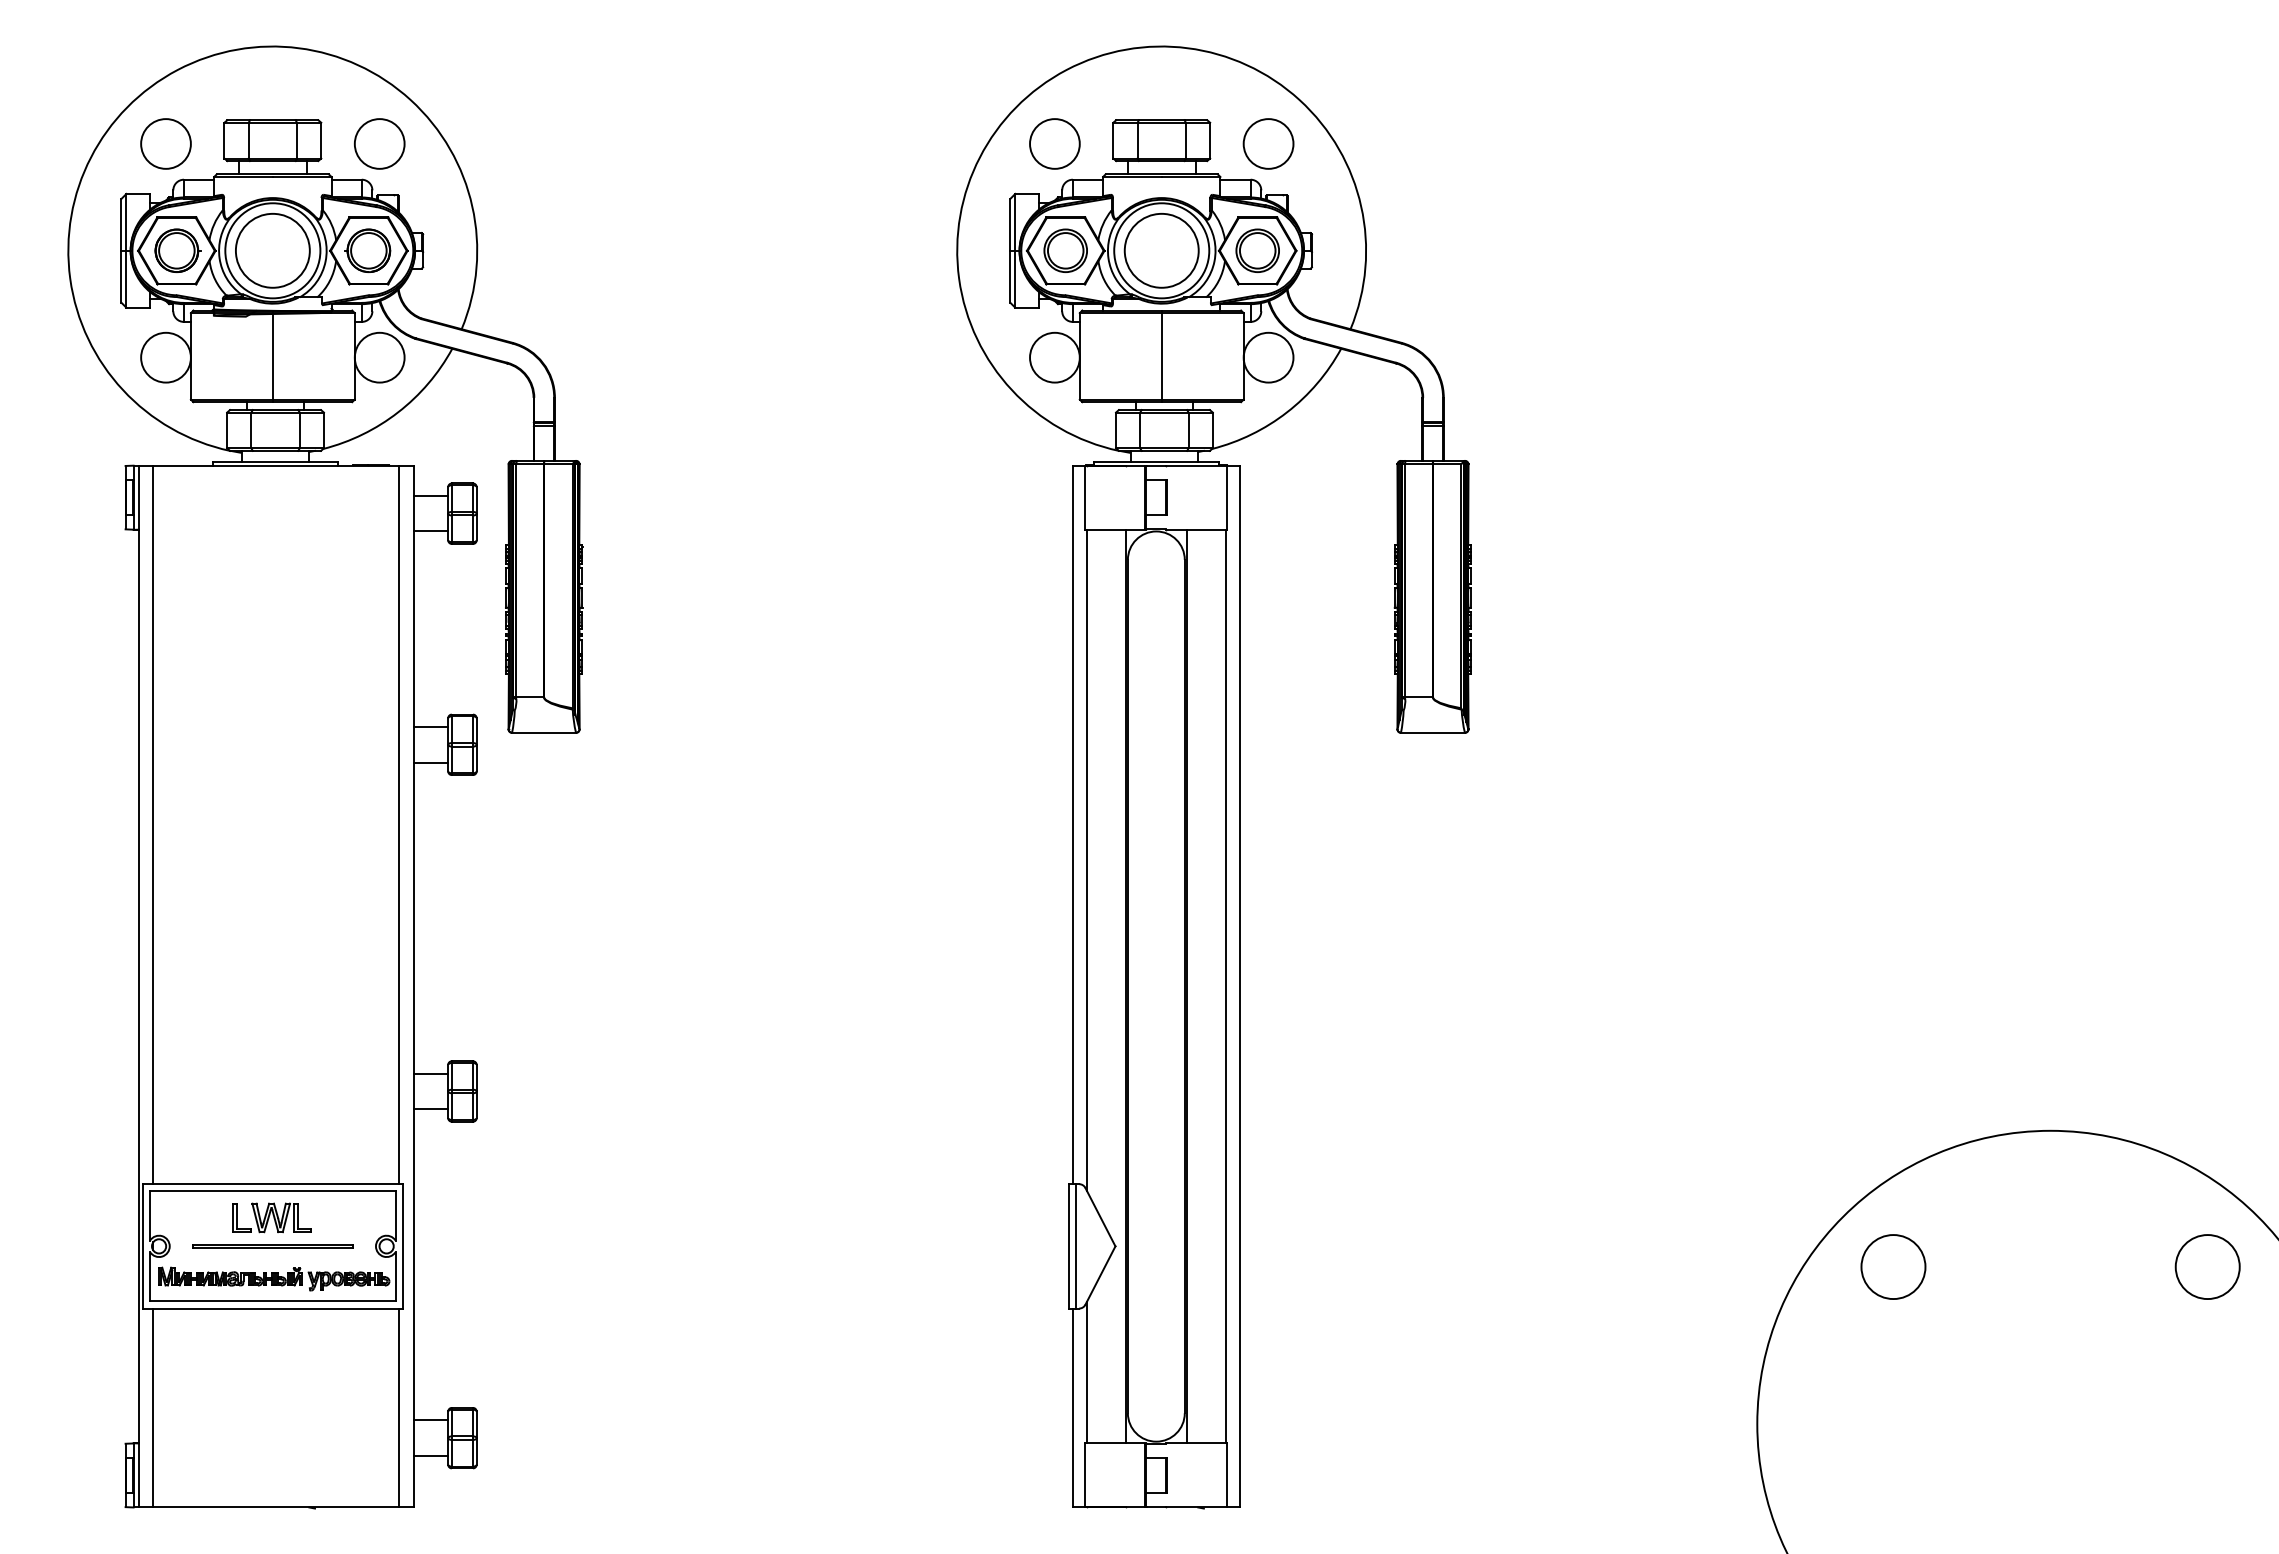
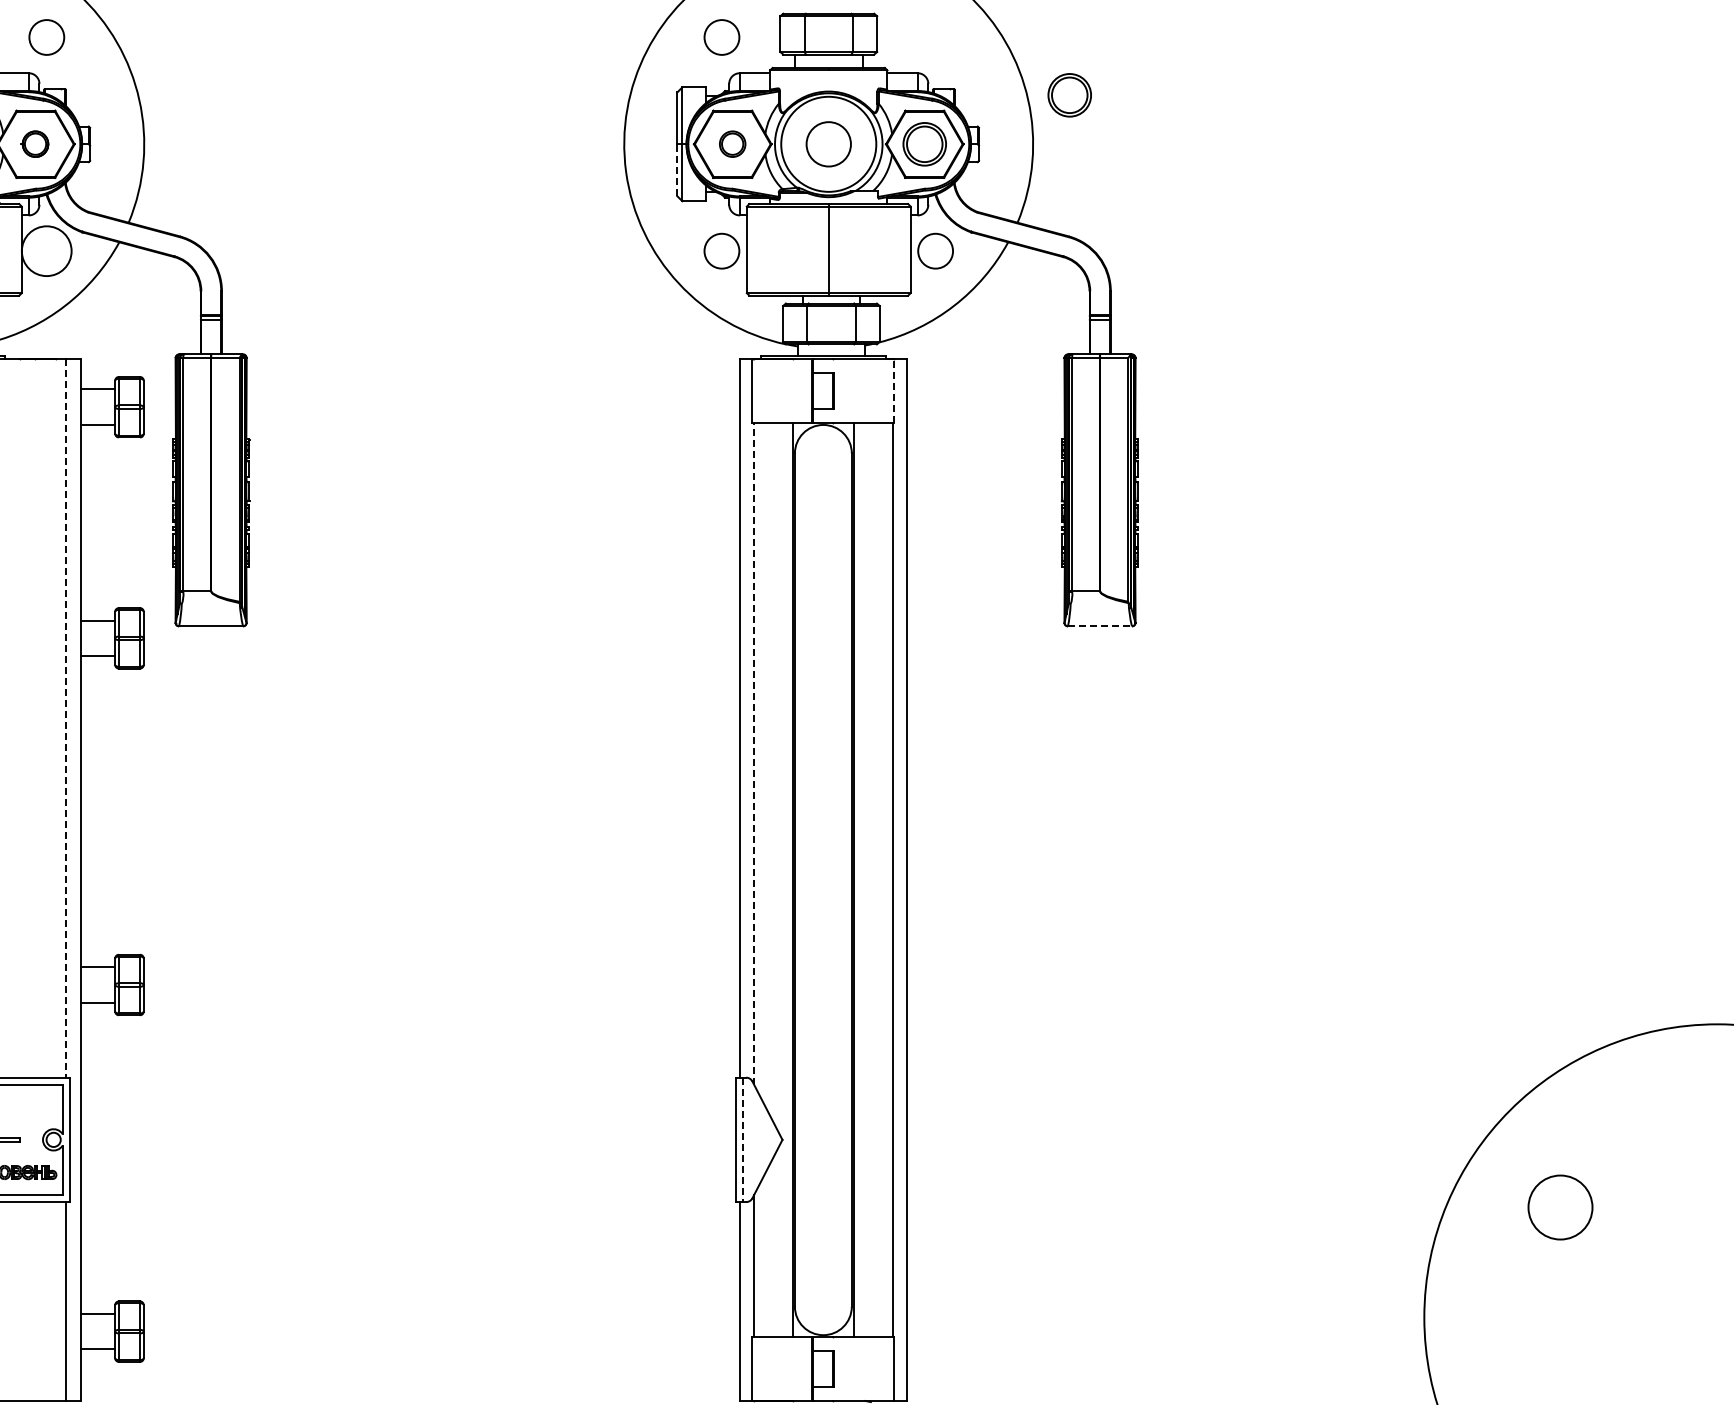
circle: (379, 143) -> (46, 37), size x0.7
circle: (1054, 143) -> (721, 37), size x0.7
circle: (1268, 143) -> (935, 37), removed
part: (1402, 201) -> (1069, 95), added
part: (367, 250) -> (34, 144), size x0.6
part: (1065, 250) -> (732, 144), size x0.6
circle: (1161, 250) -> (828, 144), size x0.6
line: (1010, 276) -> (677, 170), solid -> dashed
circle: (1054, 357) -> (721, 251), size x0.7
circle: (1268, 357) -> (935, 251), size x0.7
line: (1227, 497) -> (894, 391), solid -> dashed
line: (1432, 732) -> (1099, 626), solid -> dashed
line: (399, 825) -> (66, 719), solid -> dashed
line: (1087, 860) -> (754, 754), solid -> dashed
line: (1076, 1246) -> (743, 1140), solid -> dashed
circle: (1893, 1266) -> (1560, 1207), moved

